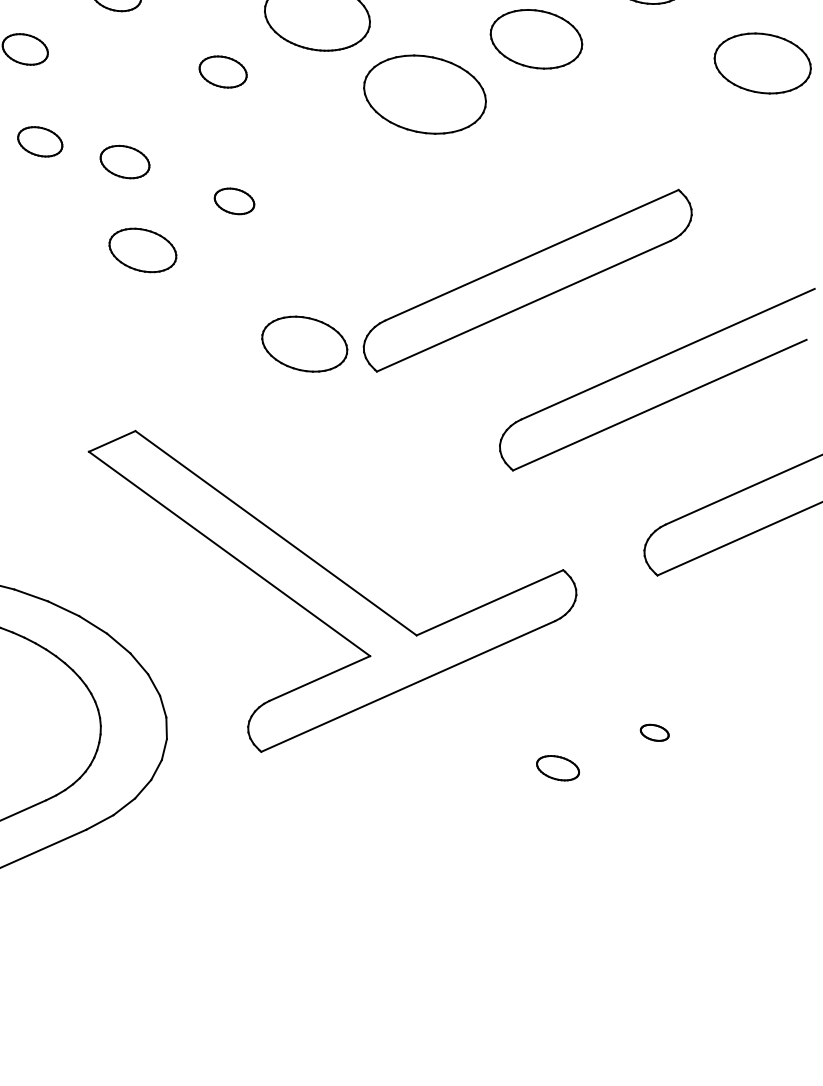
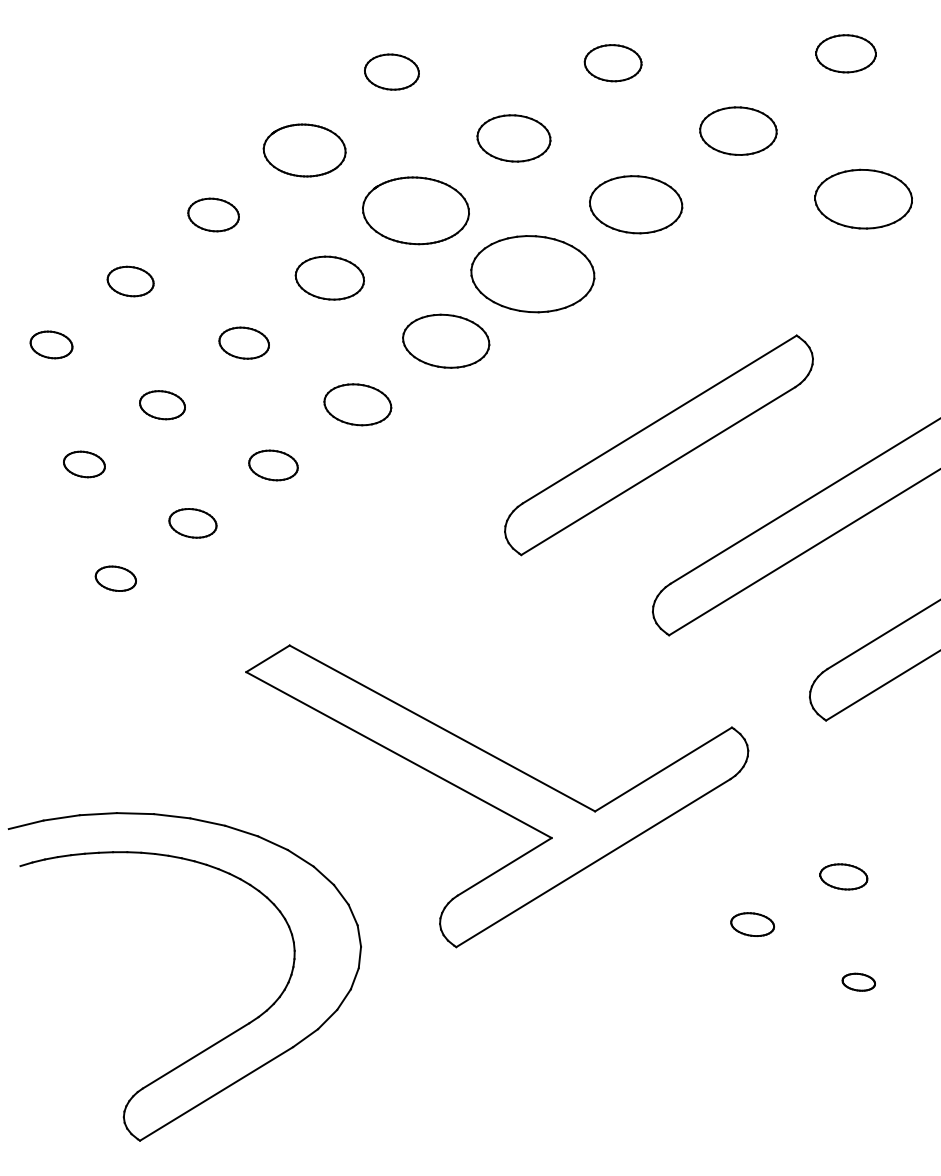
part: (222, 71) -> (329, 277), size x1.43
part: (40, 142) -> (162, 405), moved
part: (124, 161) -> (243, 342), moved
part: (234, 200) -> (357, 404), size x1.67
part: (142, 250) -> (273, 465), size x0.71
part: (55, 297) -> (192, 523), added
part: (305, 343) -> (446, 340), moved
part: (654, 732) -> (843, 876), size x1.67
part: (655, 838) -> (858, 981), added

